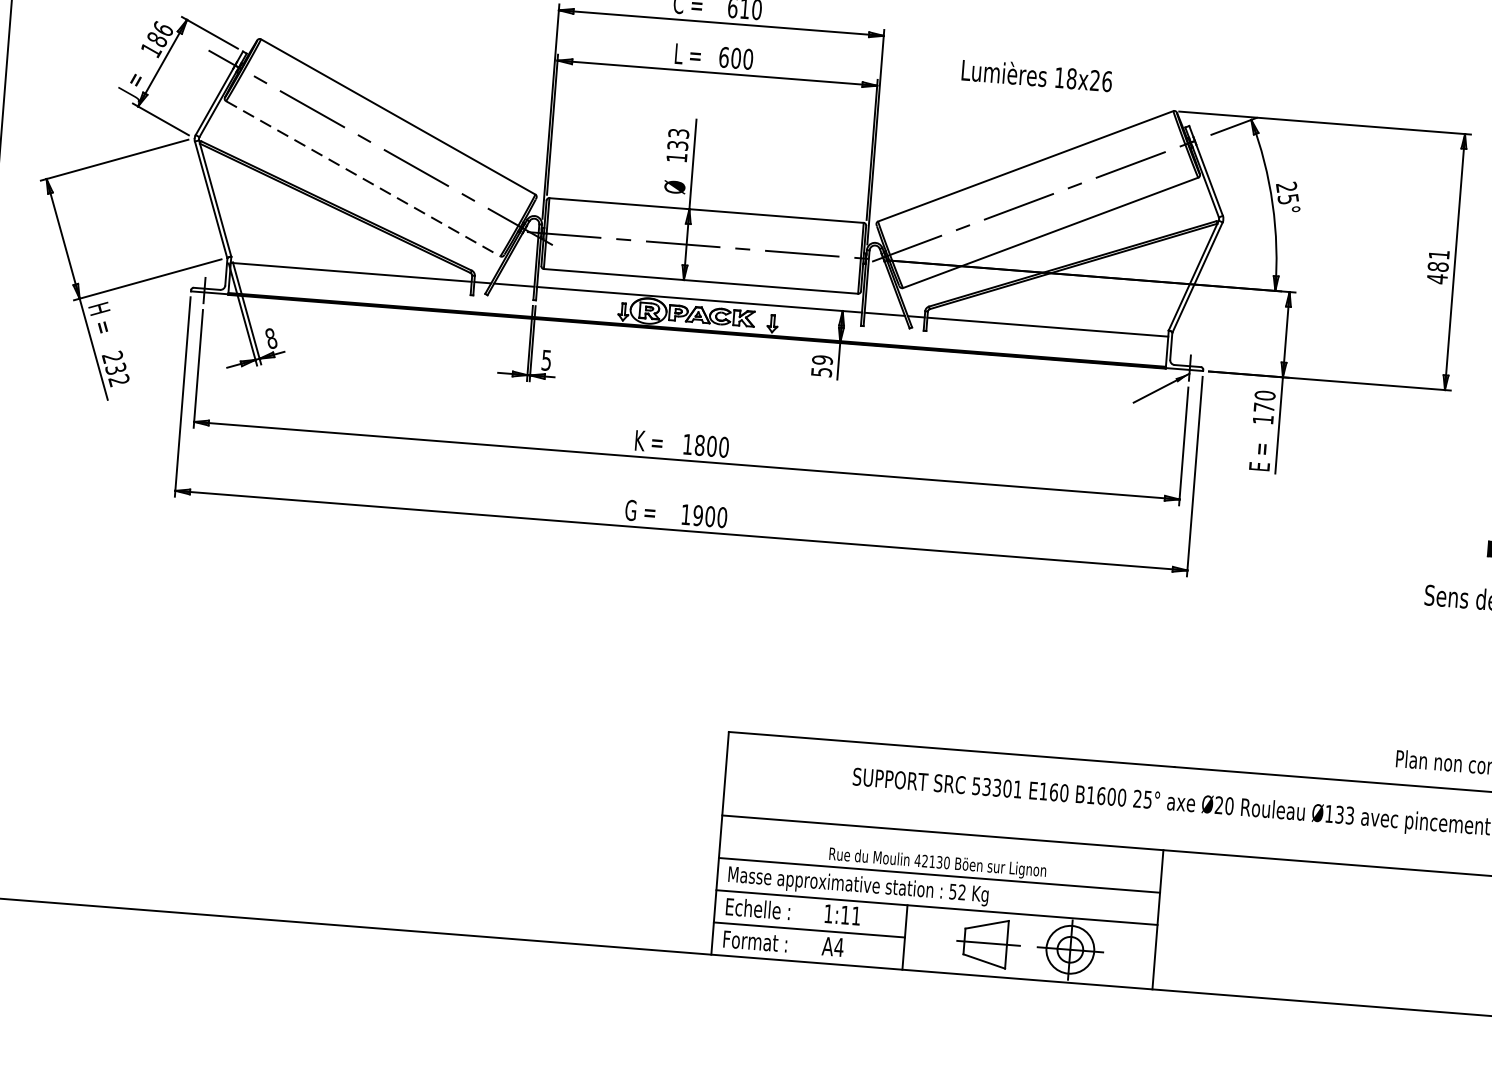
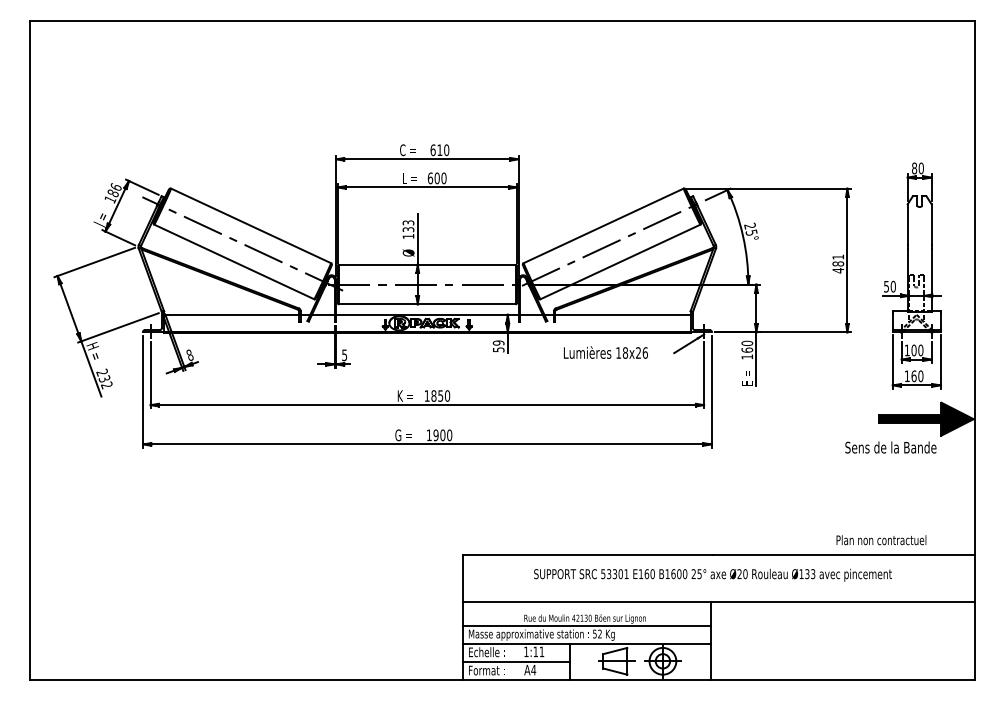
text: (1036, 75) -> (605, 352), moved
line: (363, 179) -> (234, 262), dashed -> solid
text: (1264, 406) -> (747, 349), 170 -> 160
text: (711, 445) -> (440, 395), 1800 -> 1850

